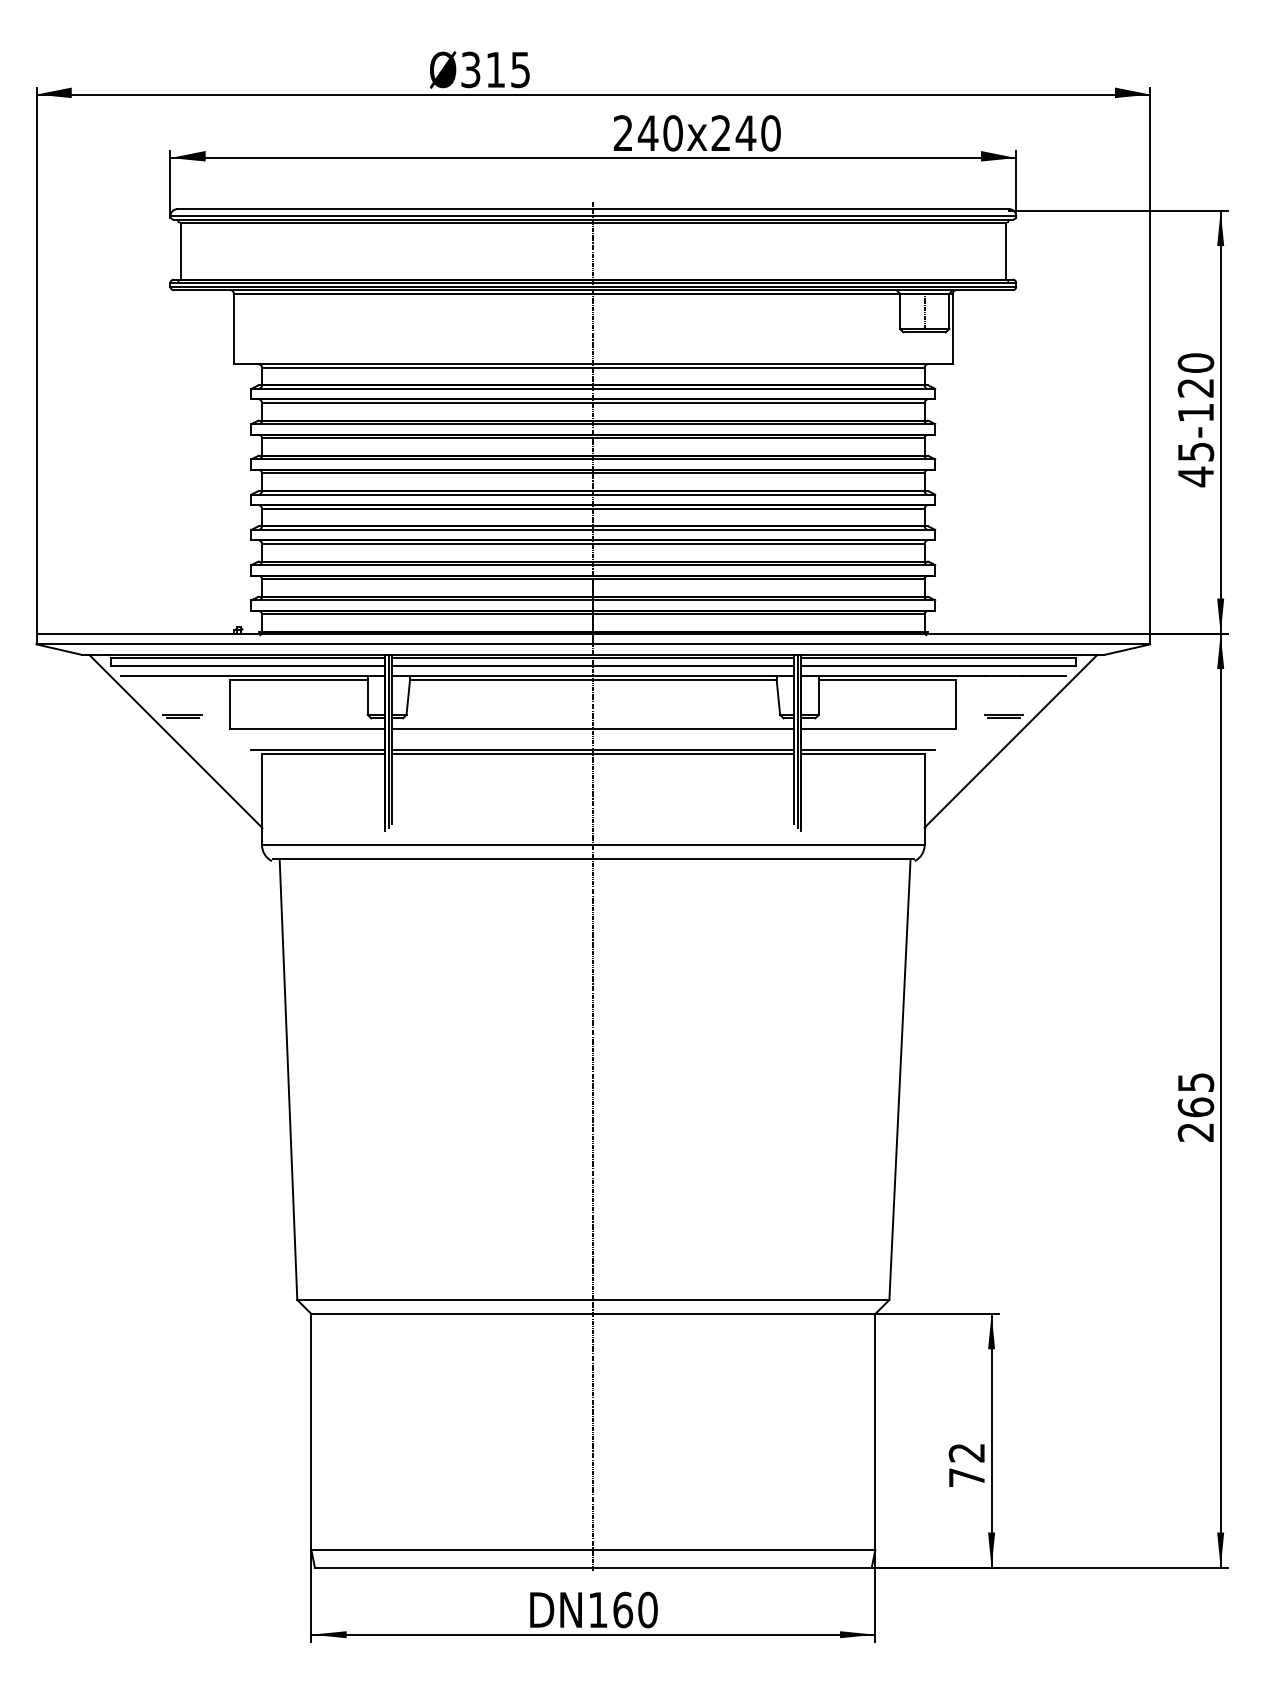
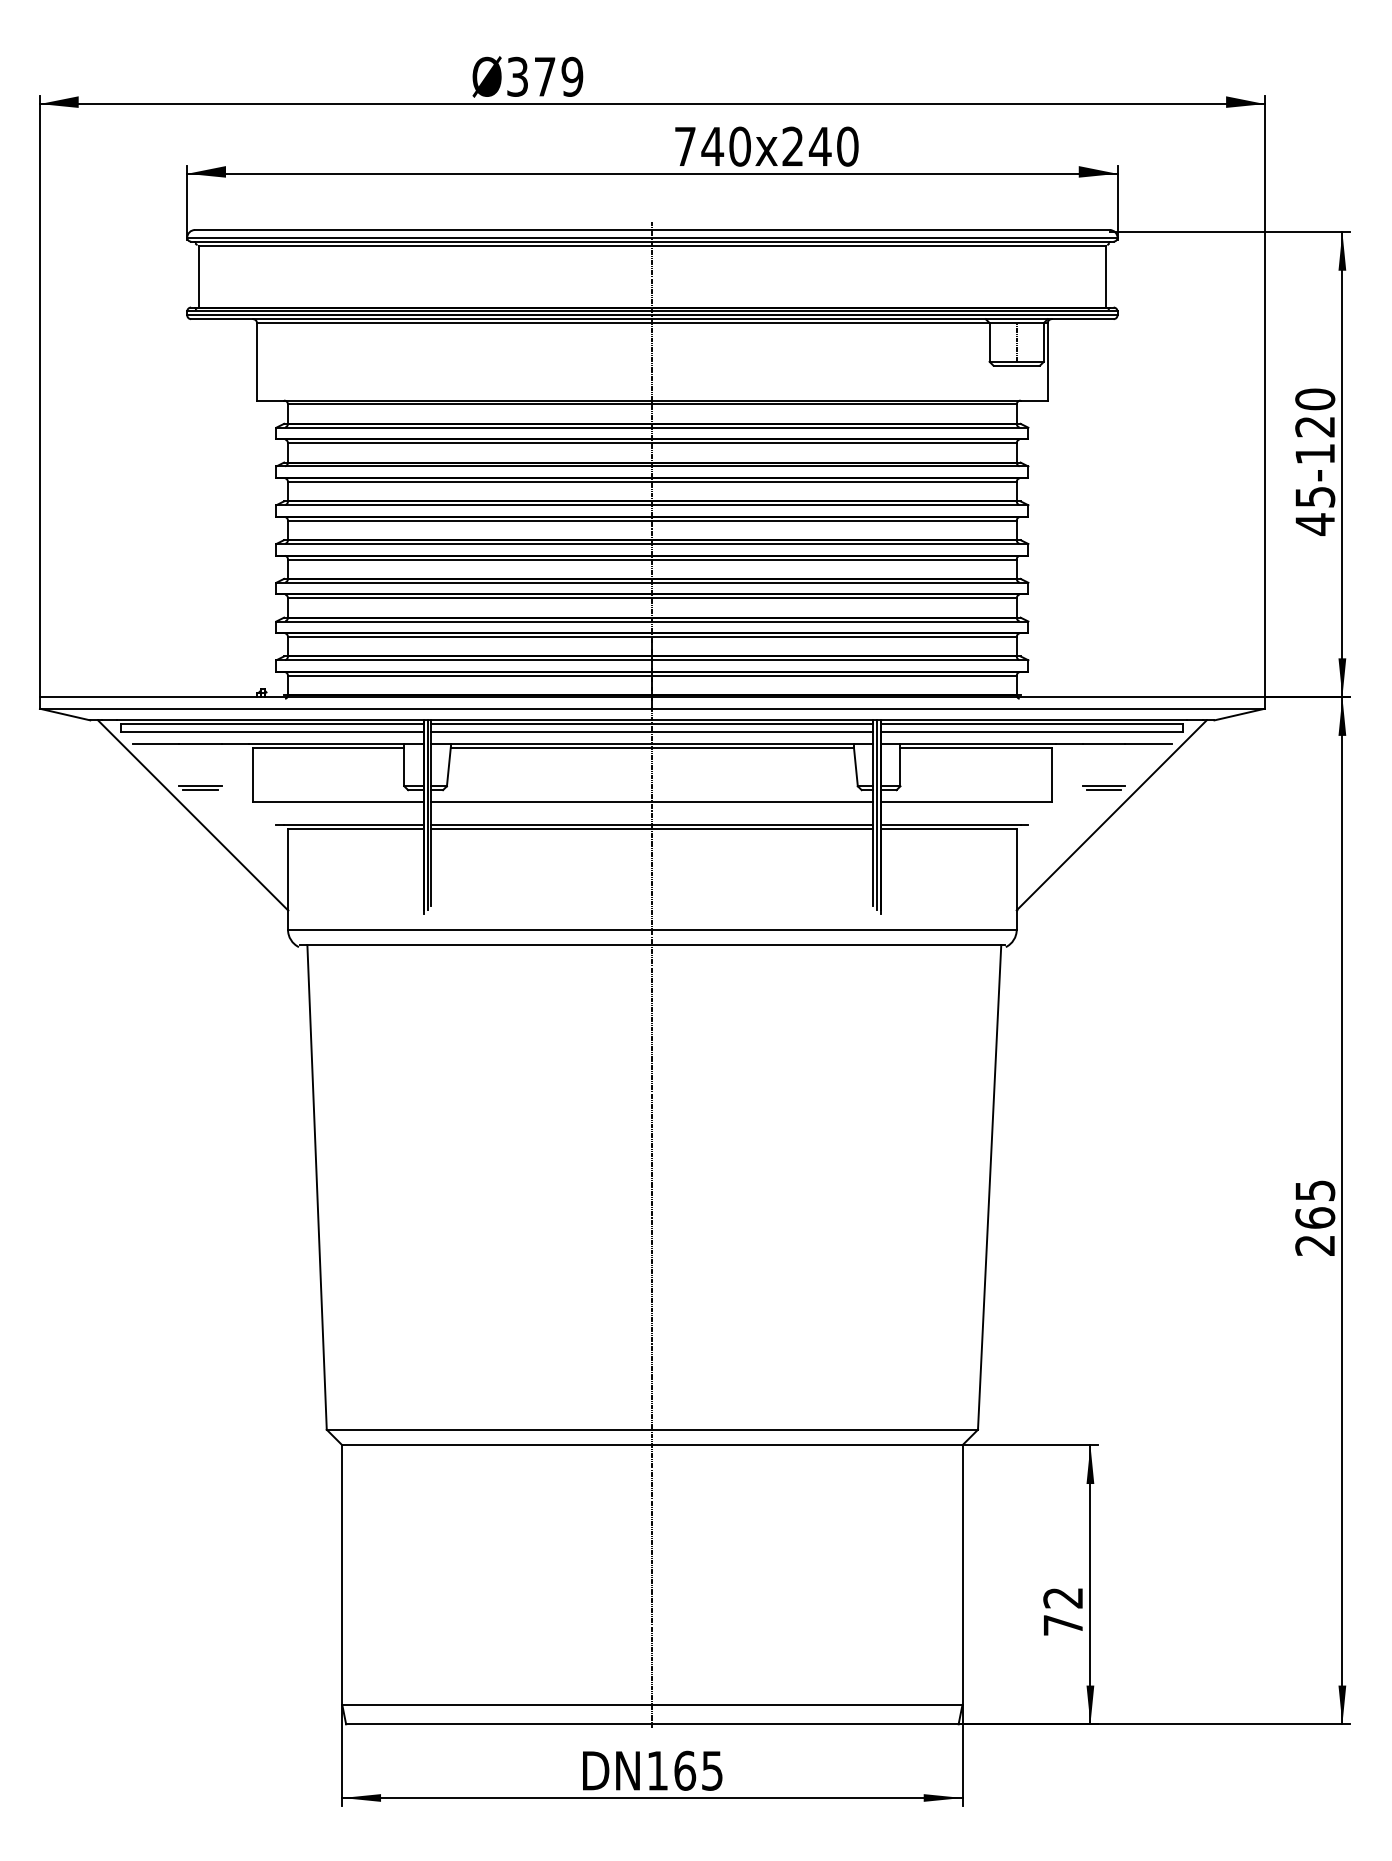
text: (508, 69) -> (559, 76), 315 -> 379
text: (623, 132) -> (685, 145), 240 -> 740
text: (648, 1609) -> (712, 1770), 160 -> 165

